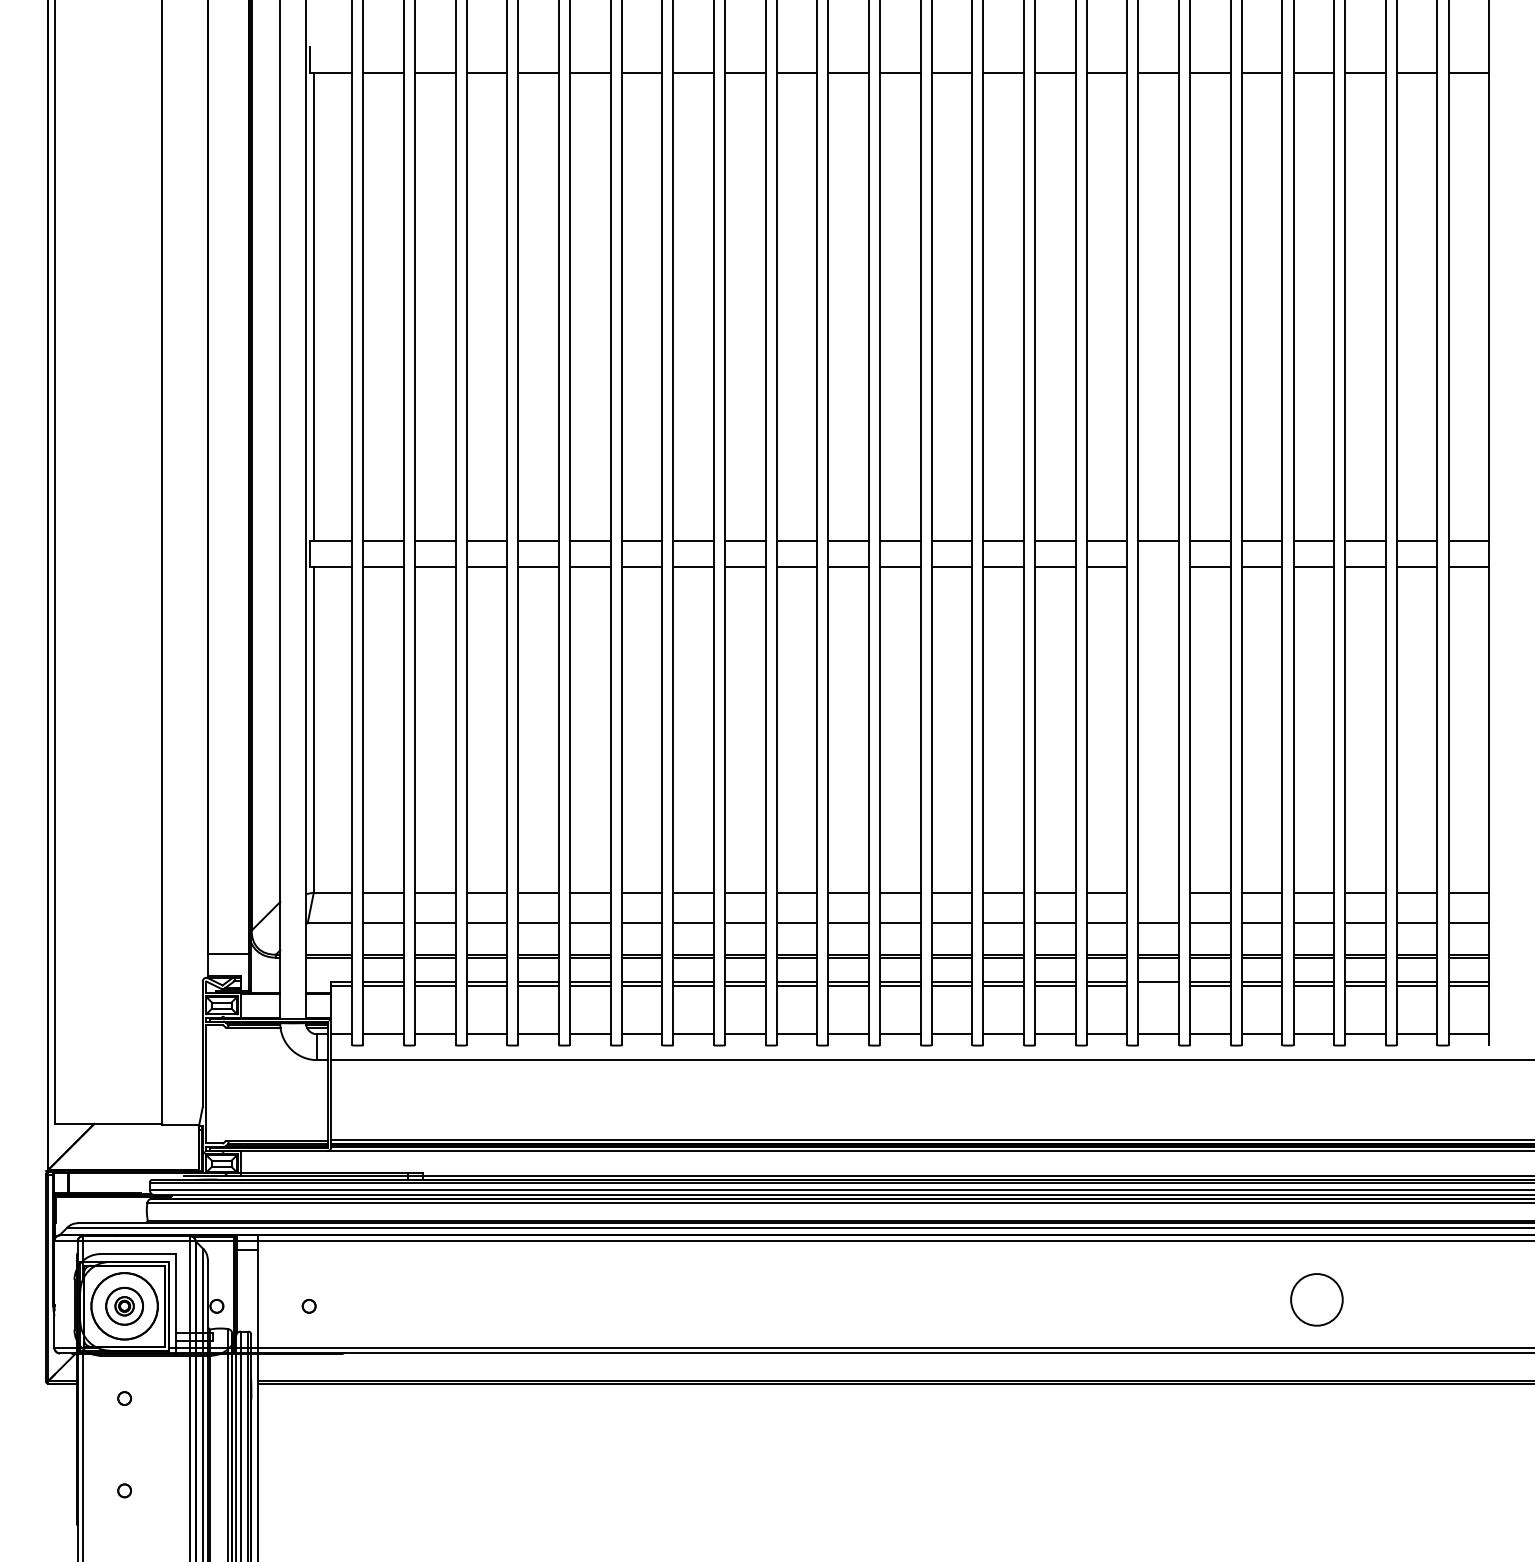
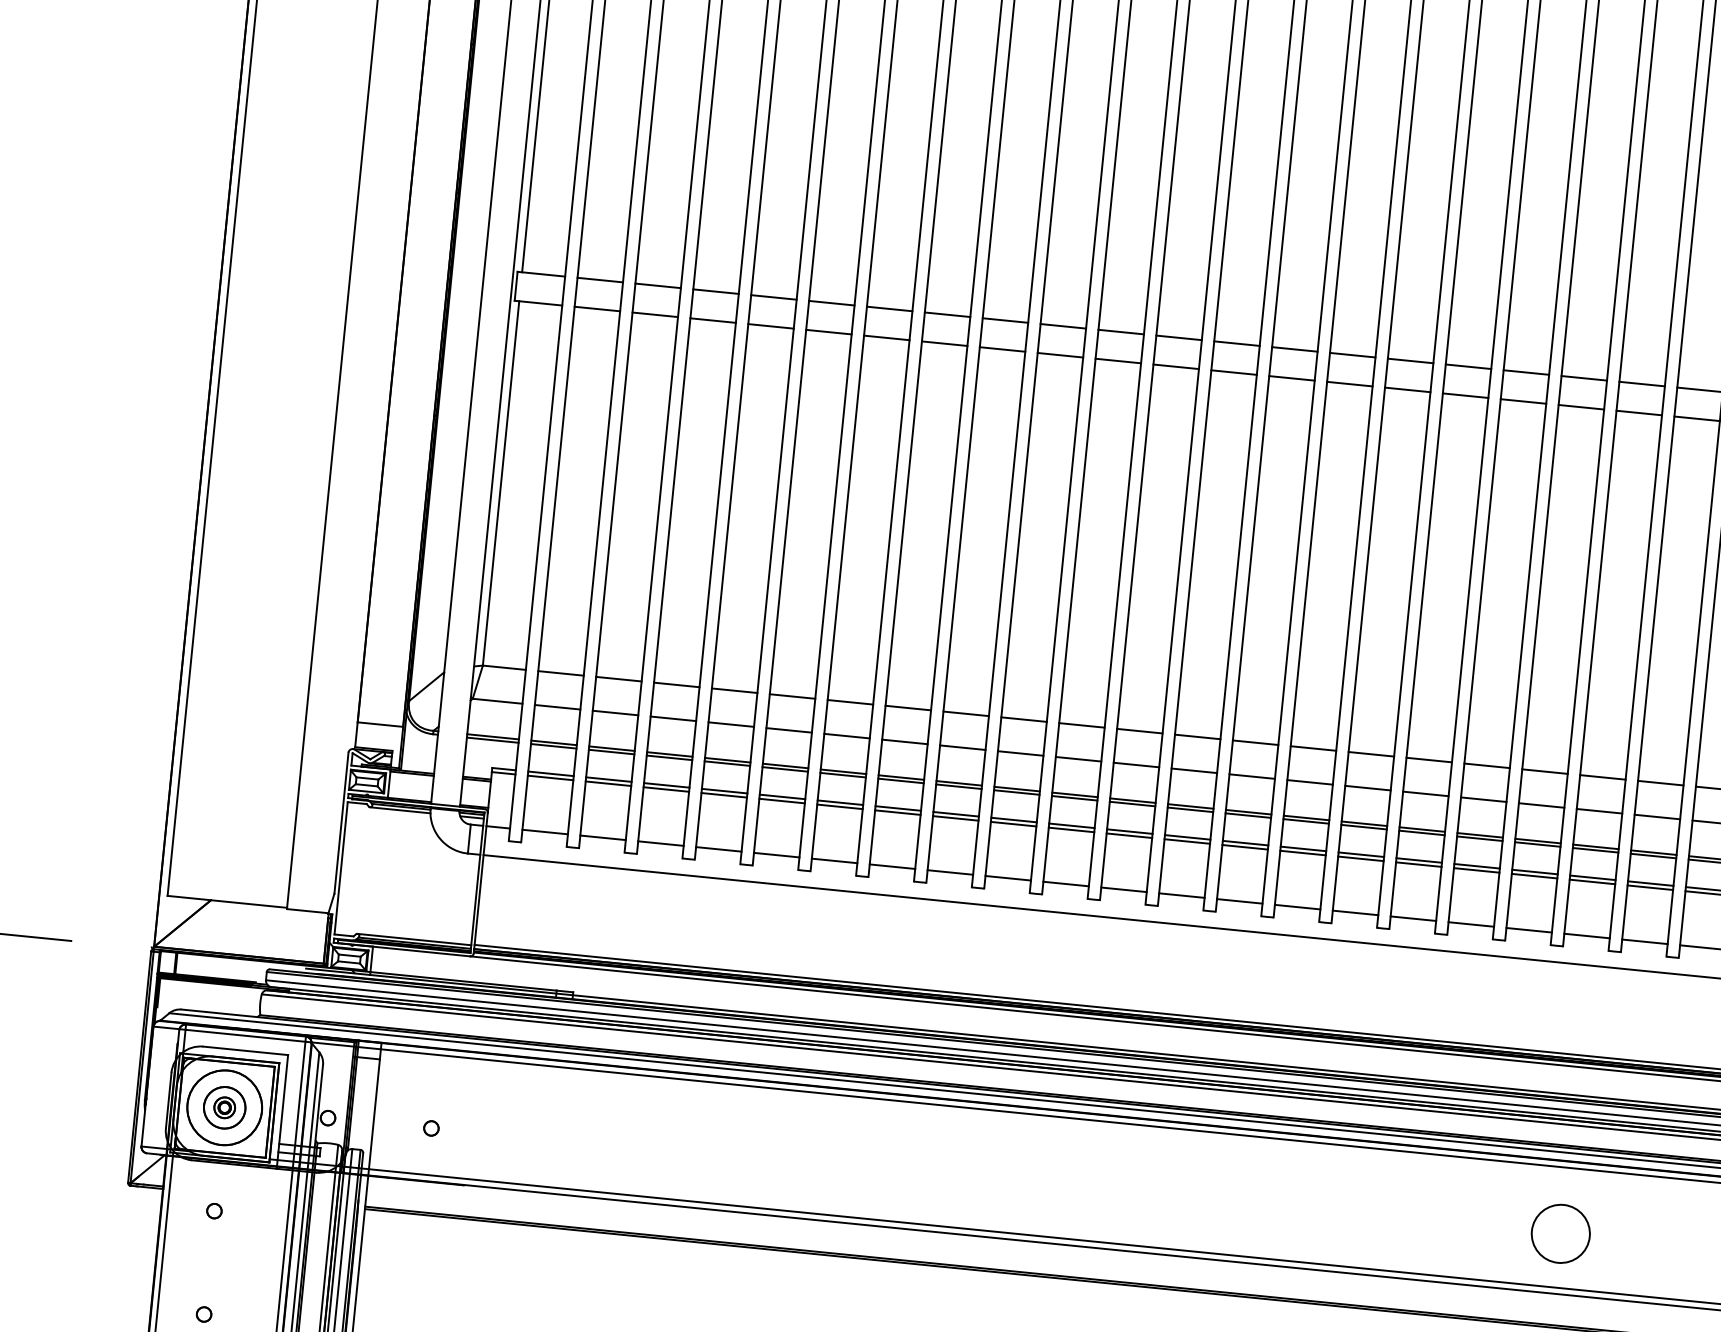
line: (1158, 567) -> (1465, 395), added
line: (1158, 892) -> (1428, 759), added
line: (1158, 985) -> (1418, 864), added

